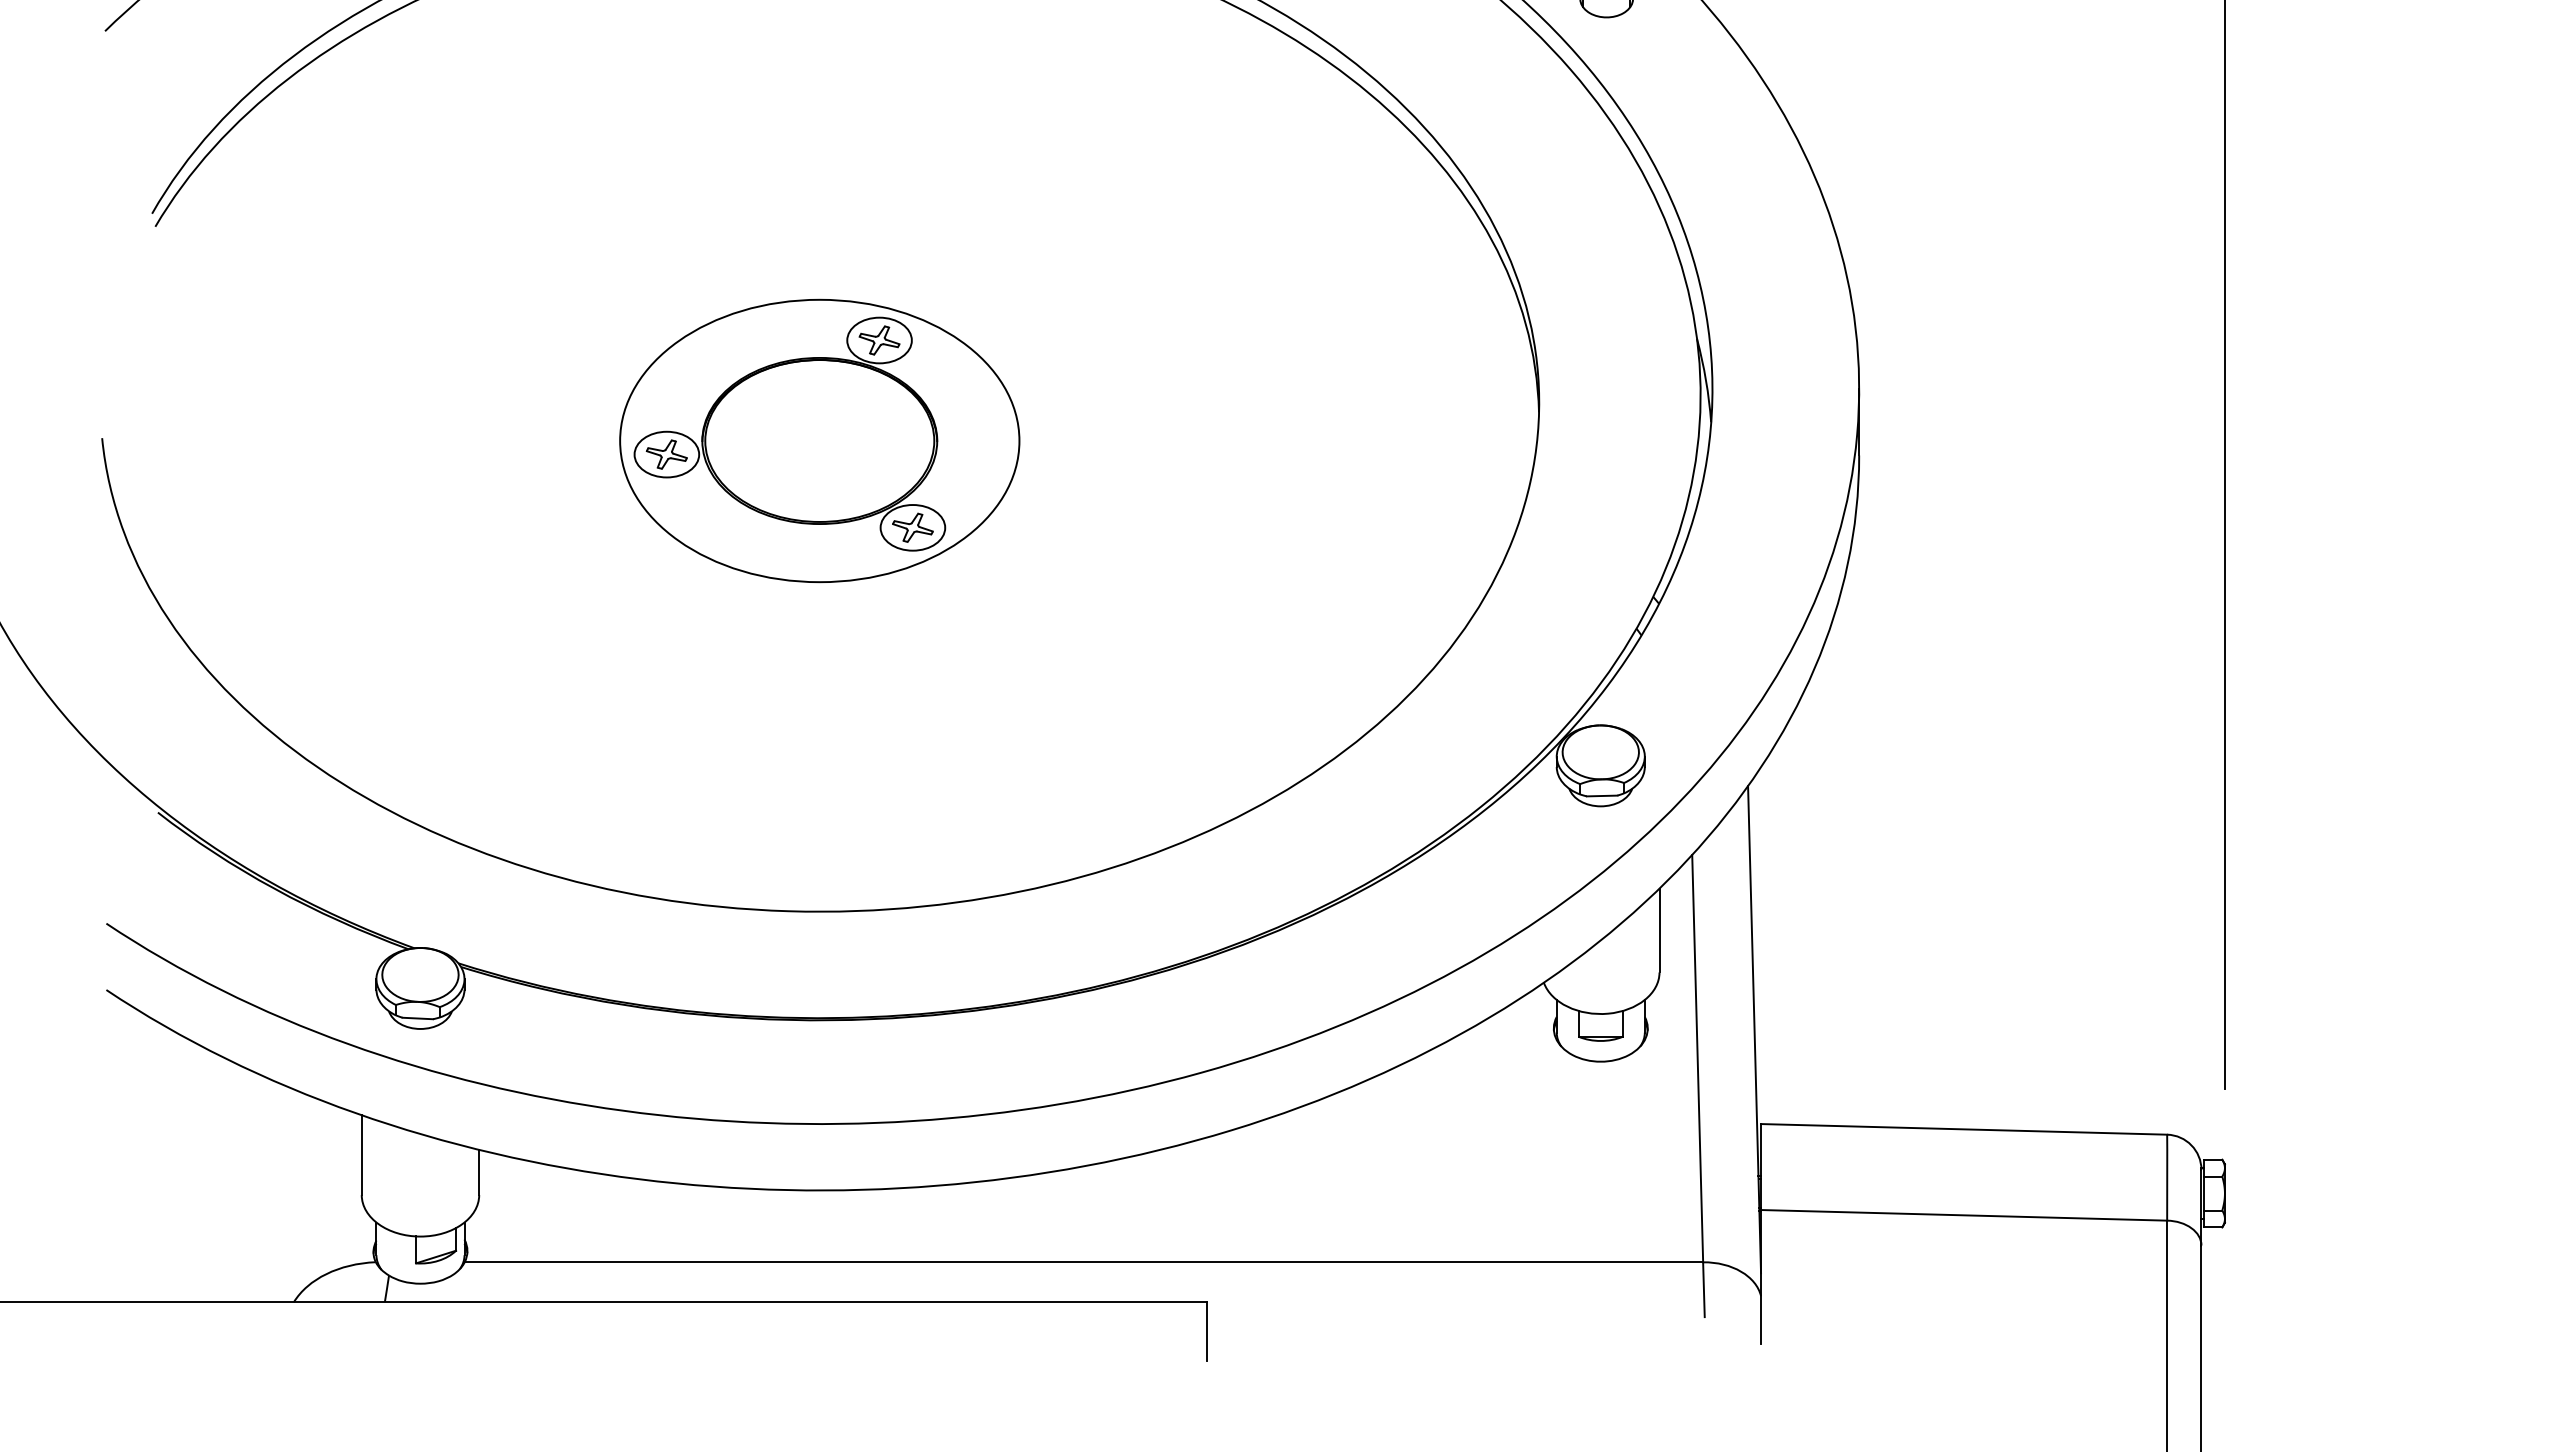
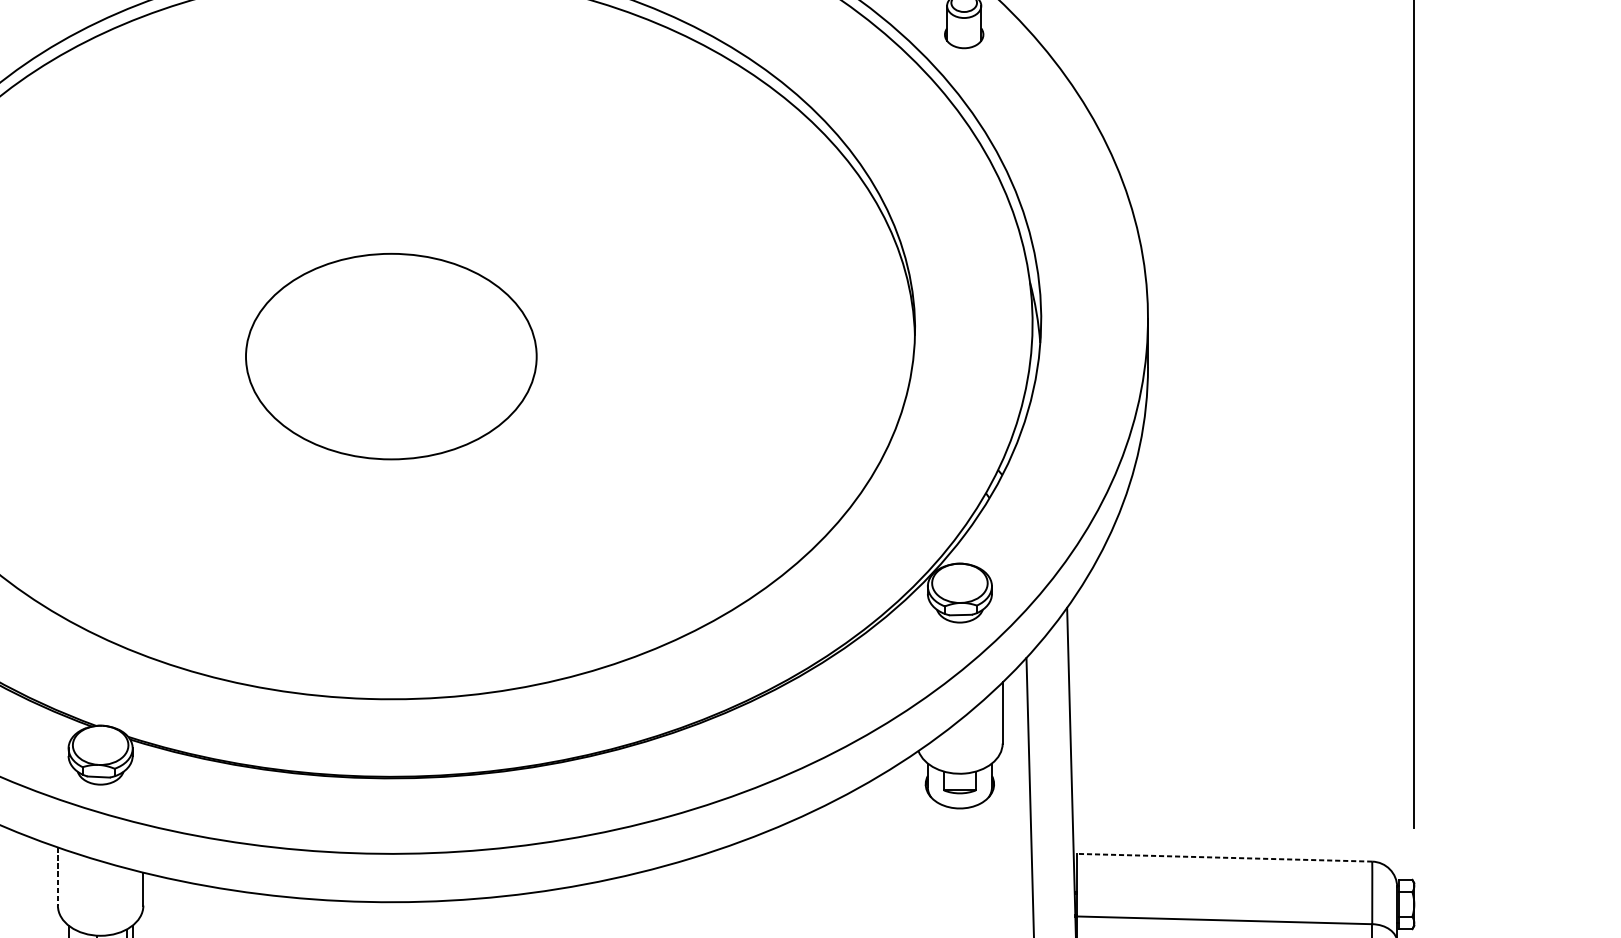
part: (789, 433) -> (369, 351), removed
line: (1963, 1129) -> (1223, 857), solid -> dashed
line: (361, 1155) -> (57, 876), solid -> dashed

